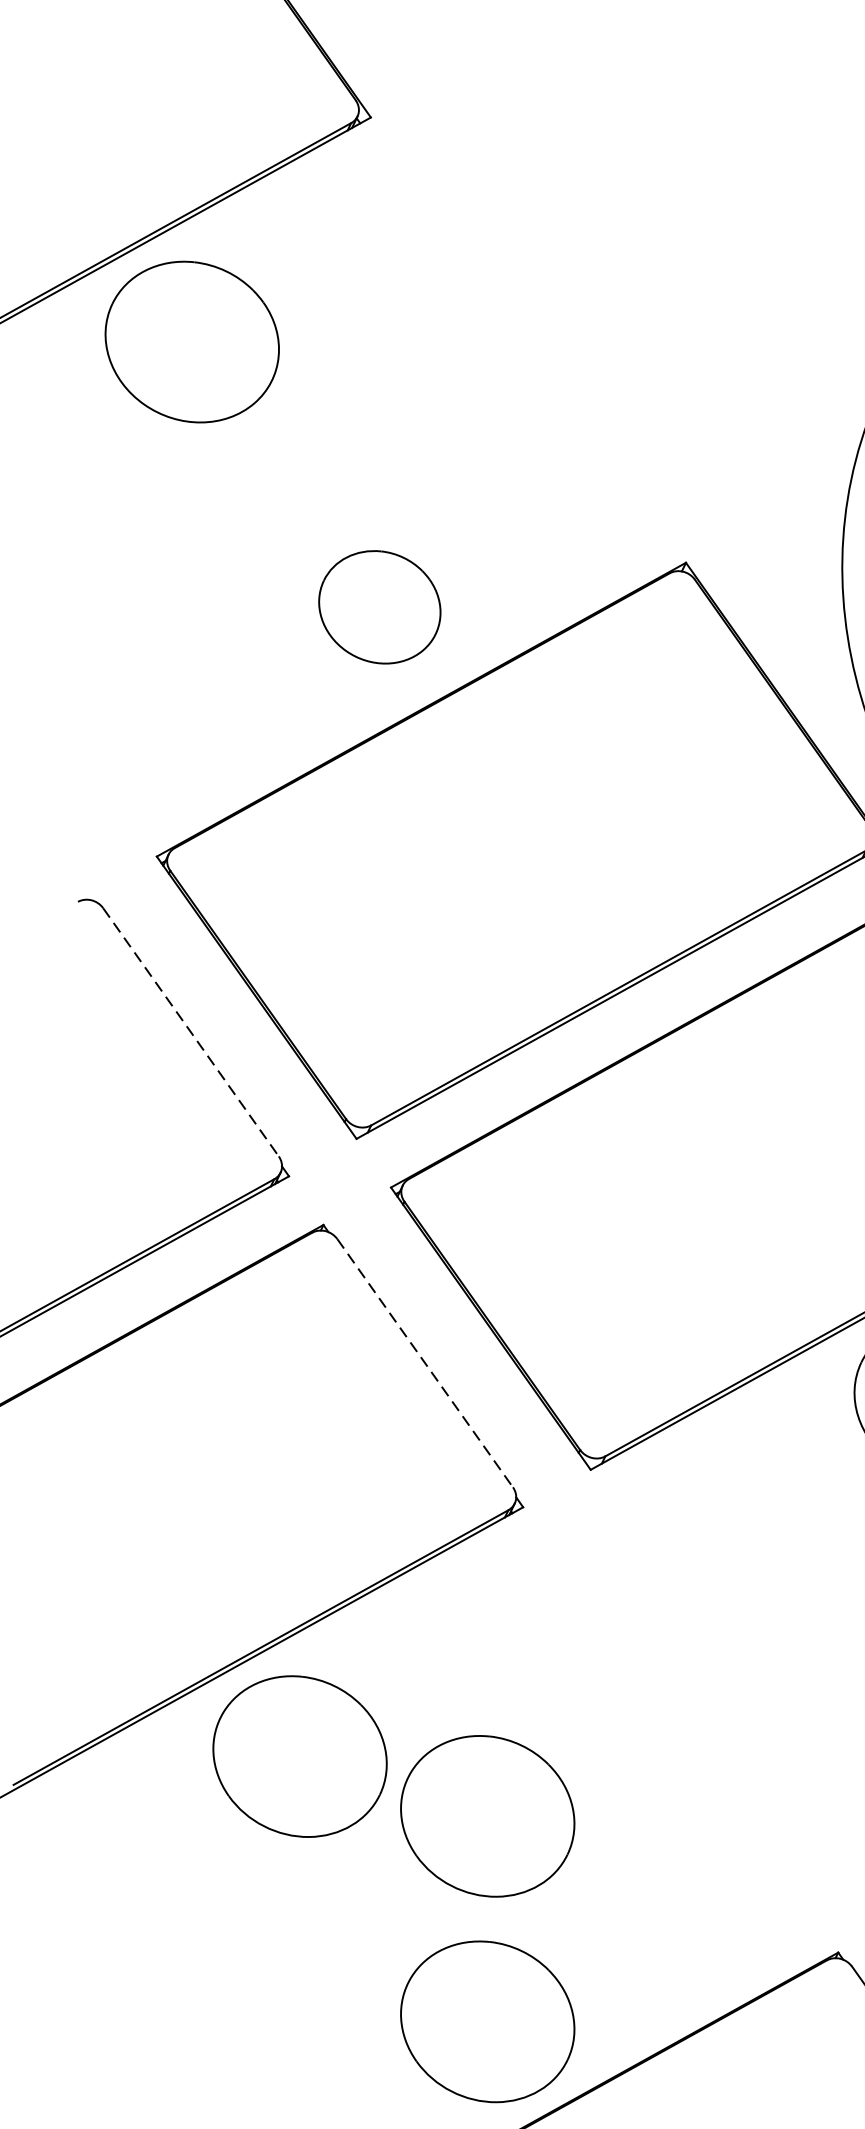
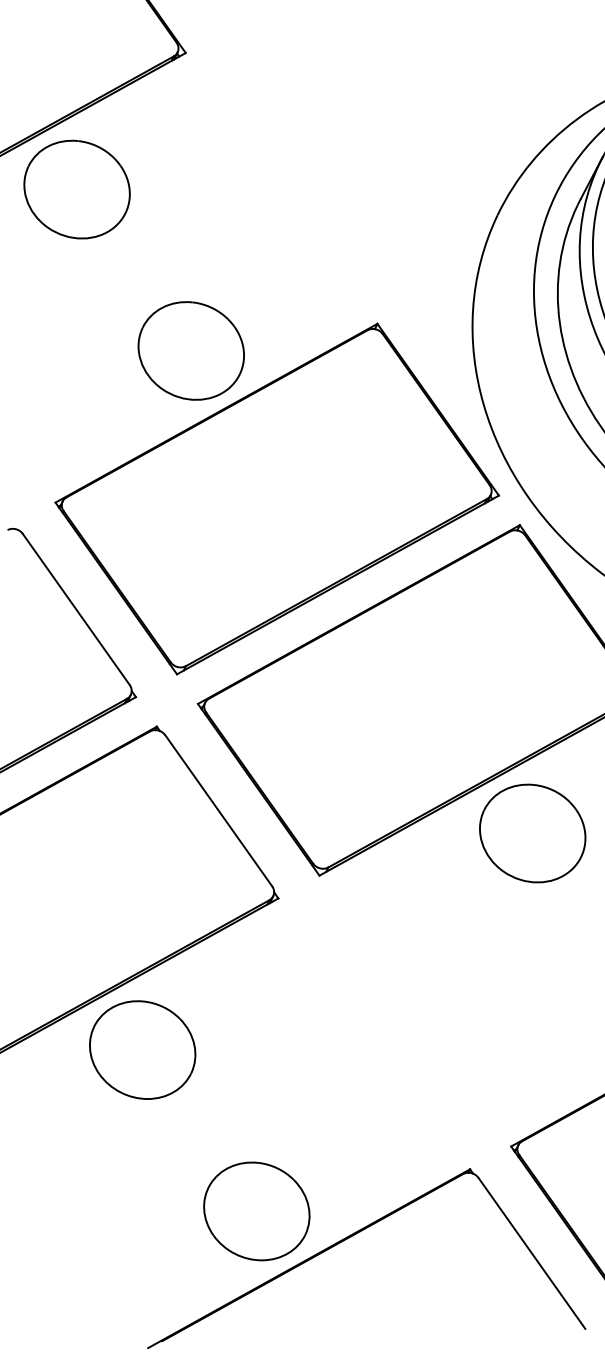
part: (378, 606) -> (190, 350), size x1.43
line: (191, 1032) -> (76, 609), dashed -> solid
line: (426, 1364) -> (219, 811), dashed -> solid
part: (487, 1816) -> (256, 1086), removed

